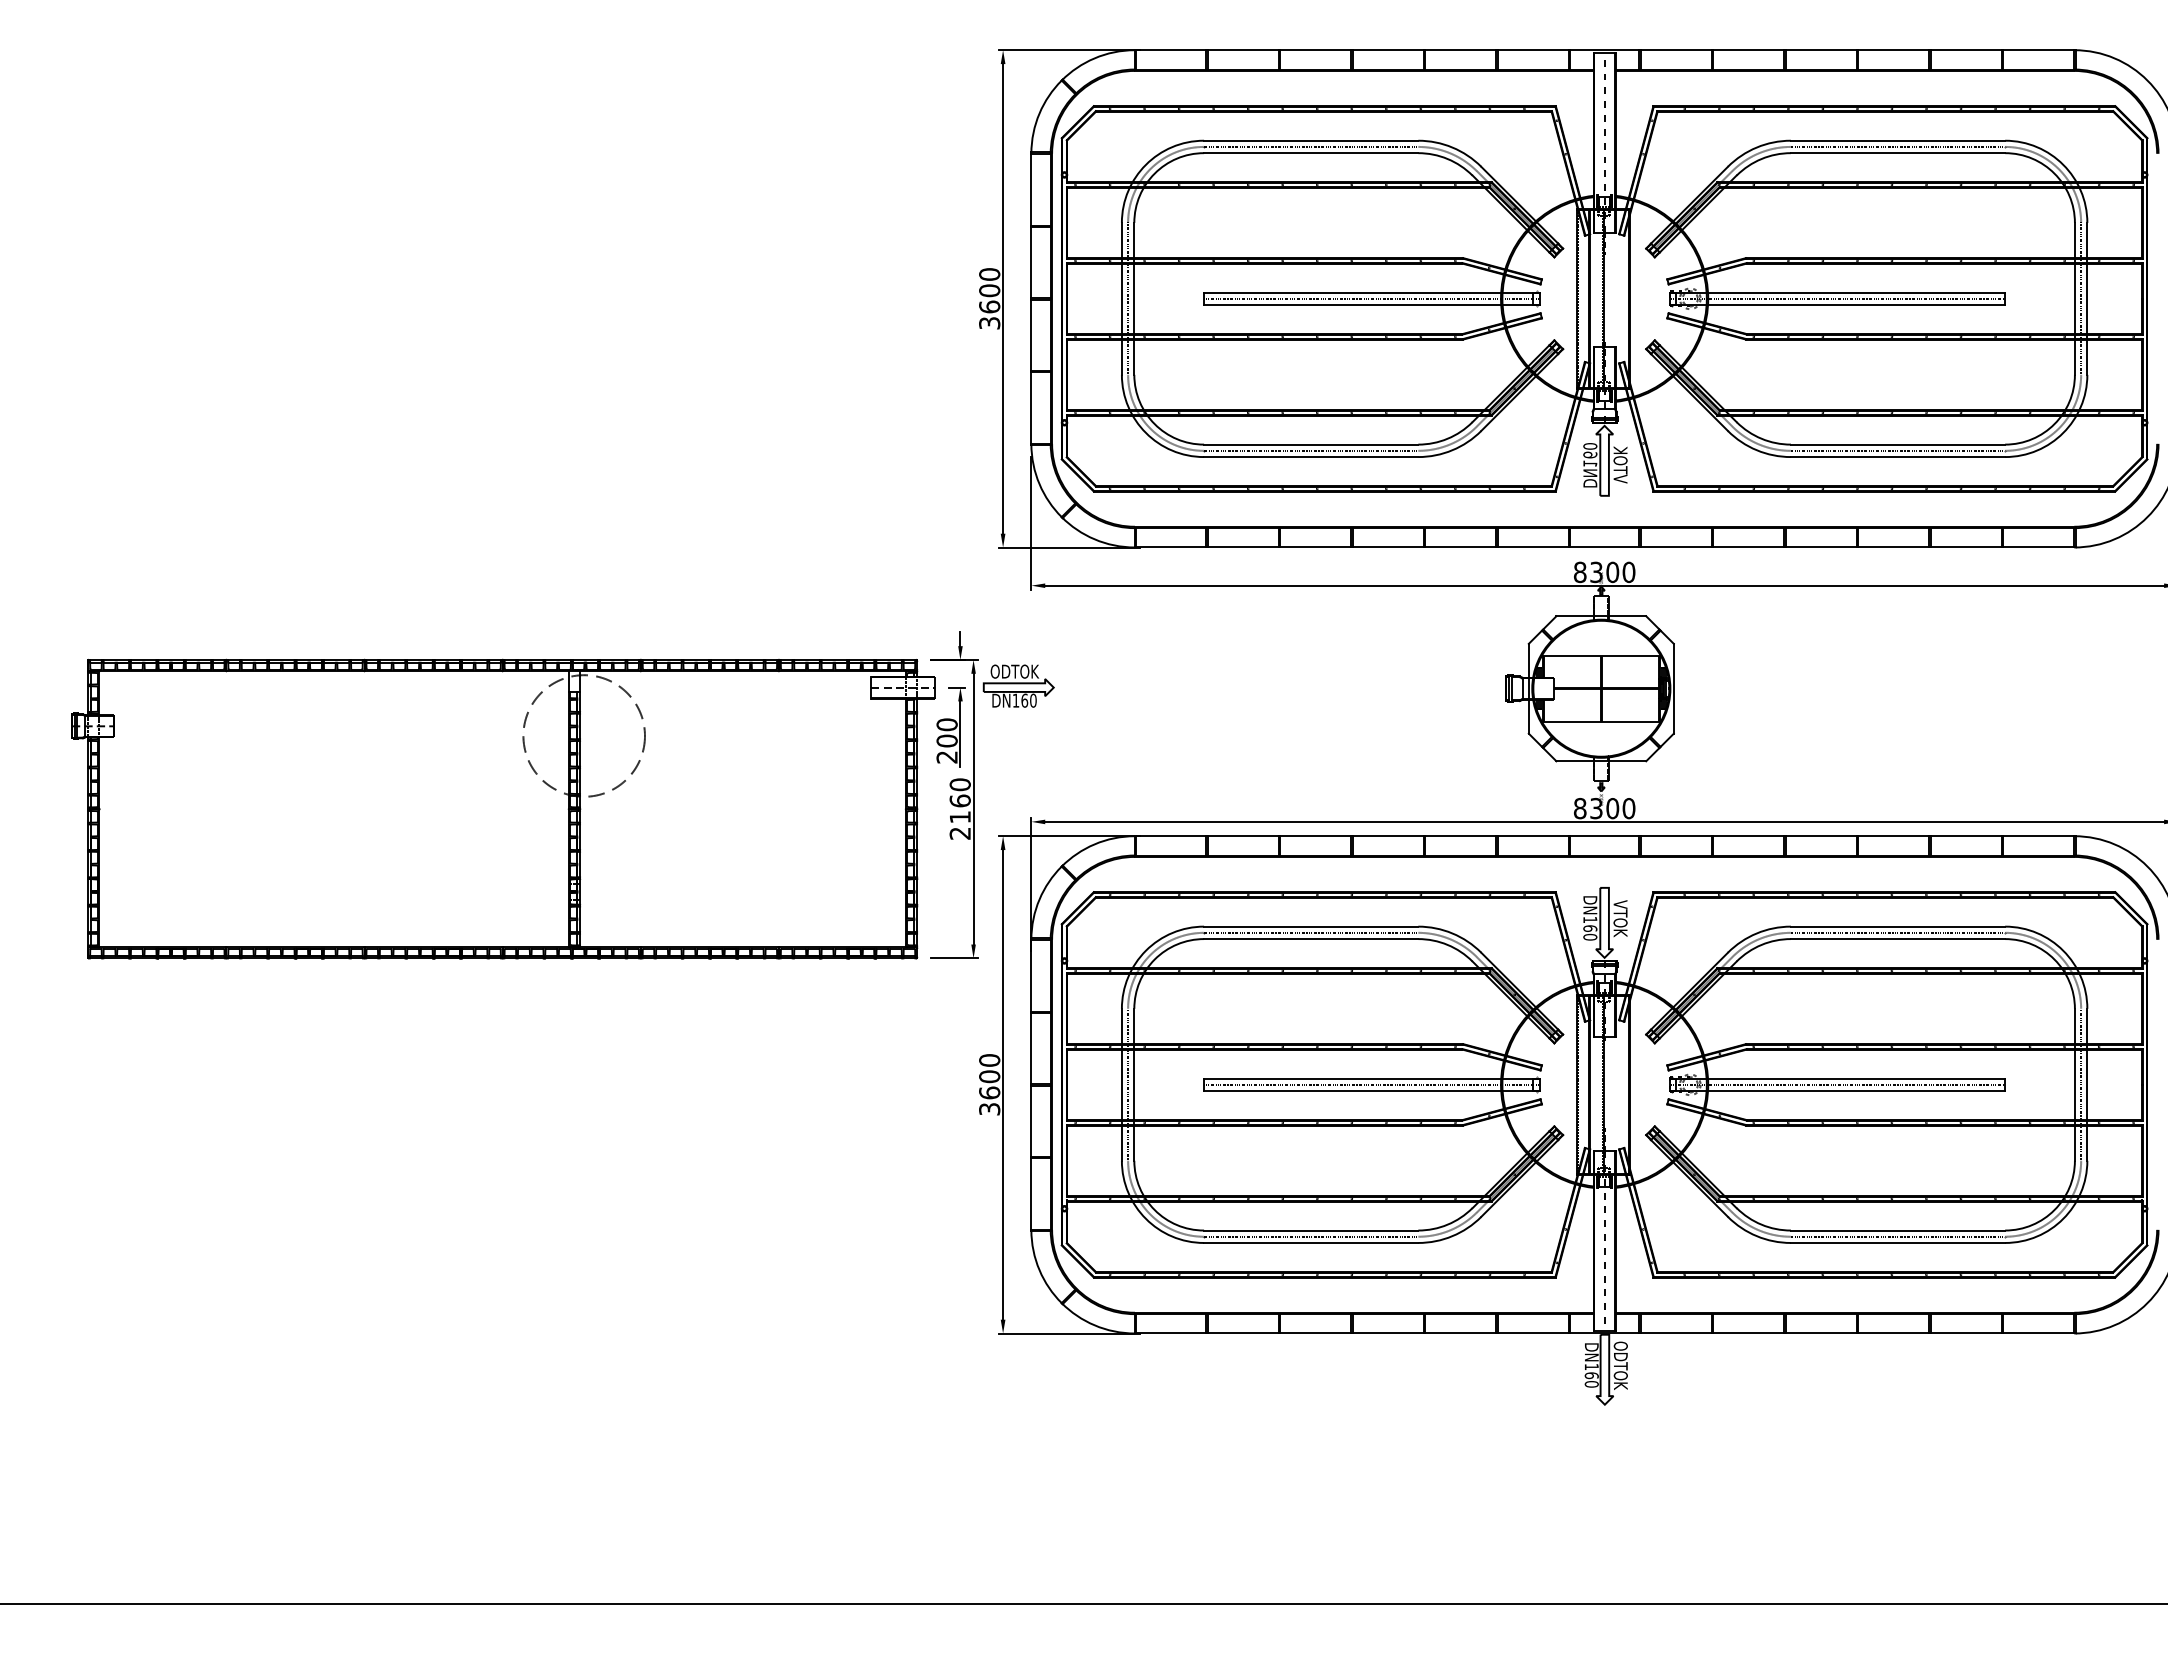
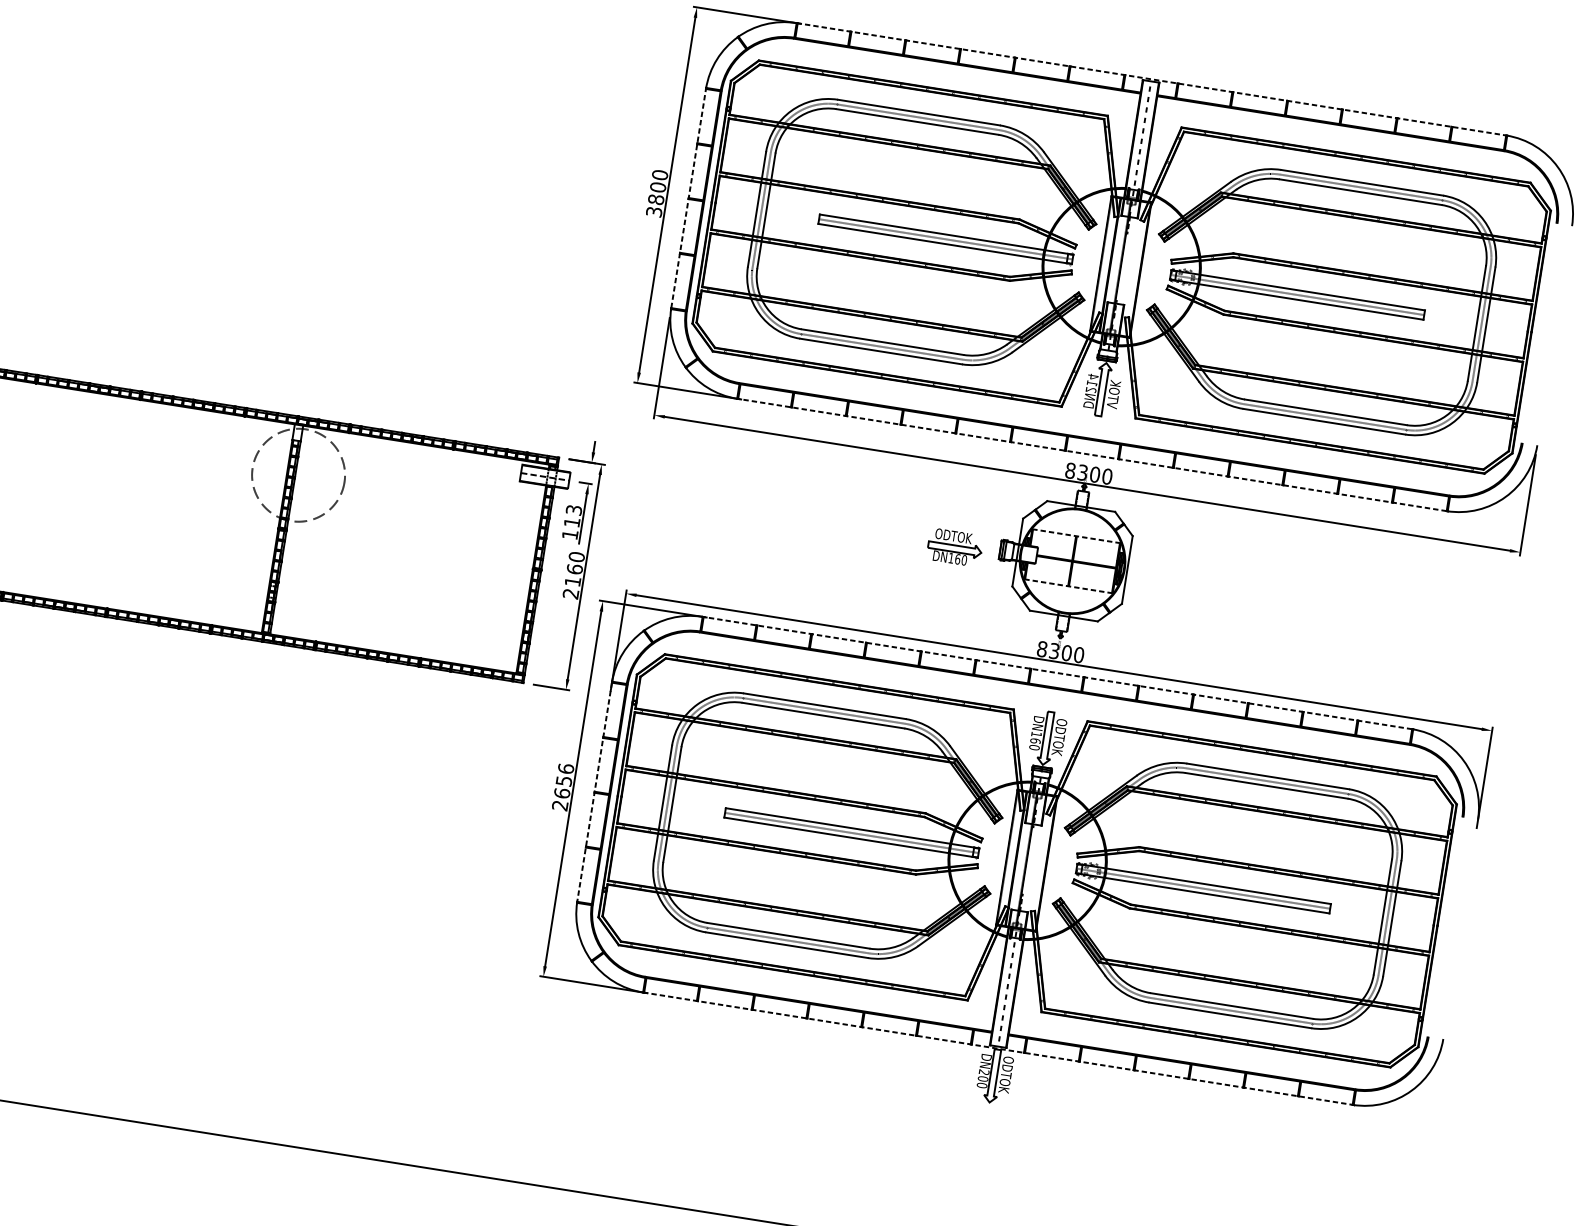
line: (1604, 50) -> (1151, 79), solid -> dashed
line: (1031, 298) -> (688, 198), solid -> dashed
text: (989, 306) -> (656, 199), 3600 -> 3800
text: (1590, 454) -> (1092, 383), DN160 -> DN214
line: (1604, 547) -> (1091, 454), solid -> dashed
line: (1601, 655) -> (1076, 536), solid -> dashed
part: (1018, 685) -> (954, 547), moved
line: (1601, 721) -> (1068, 586), solid -> dashed
text: (946, 740) -> (571, 522), 200 -> 113
line: (1604, 836) -> (1057, 673), solid -> dashed
text: (1620, 918) -> (1059, 737), VTOK -> ODTOK
text: (989, 1084) -> (563, 787), 3600 -> 2656
line: (1031, 1085) -> (594, 792), solid -> dashed
line: (1604, 1333) -> (997, 1048), solid -> dashed
text: (1591, 1371) -> (983, 1075), DN160 -> DN200

